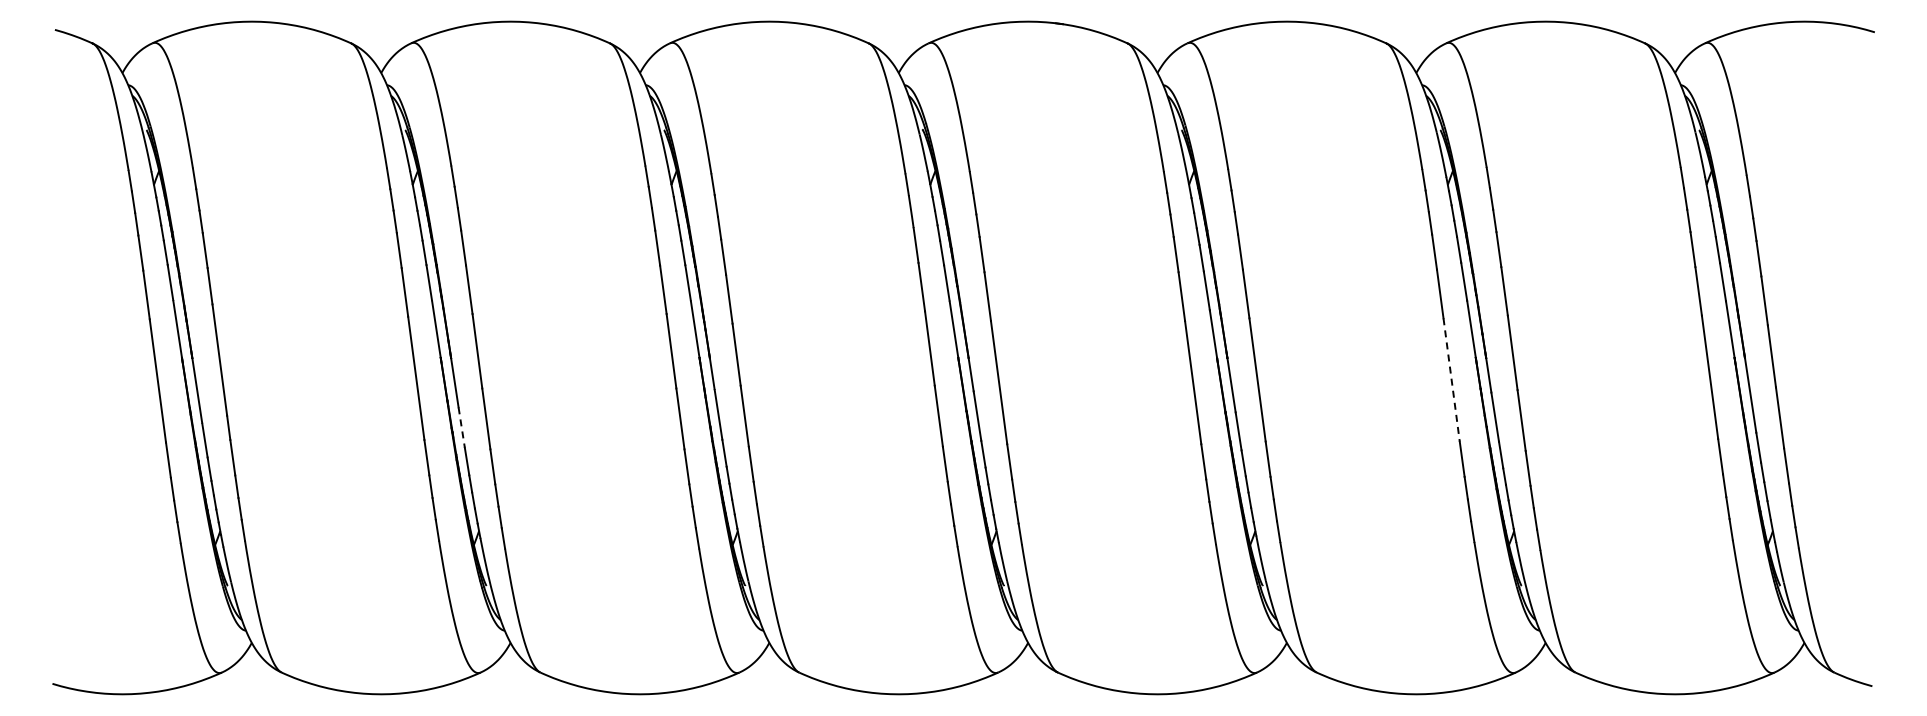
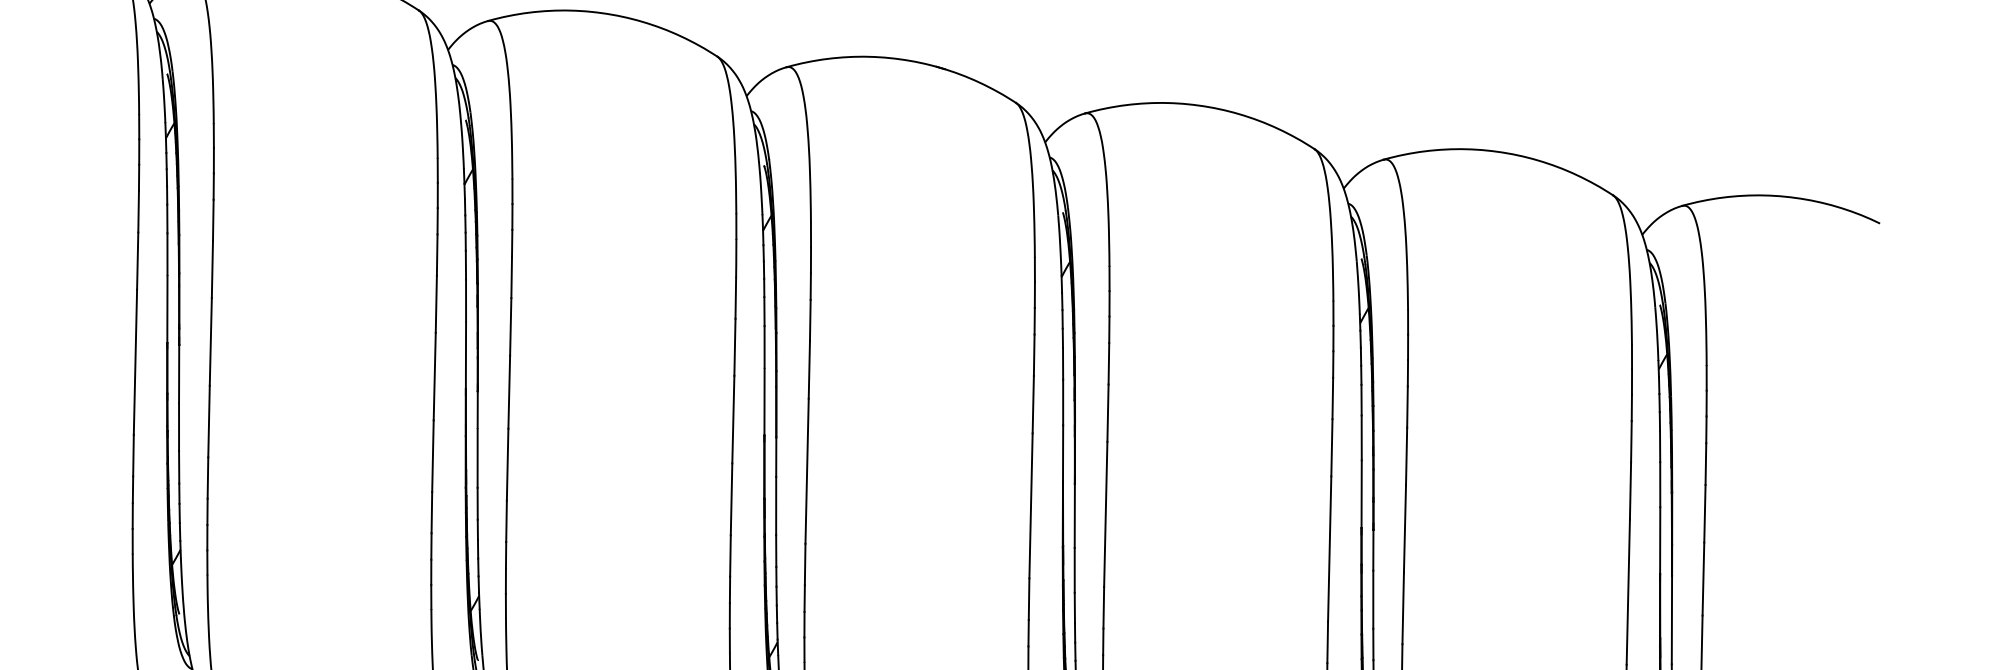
line: (1451, 380) -> (1329, 549), dashed -> solid
line: (461, 428) -> (178, 428), dashed -> solid

